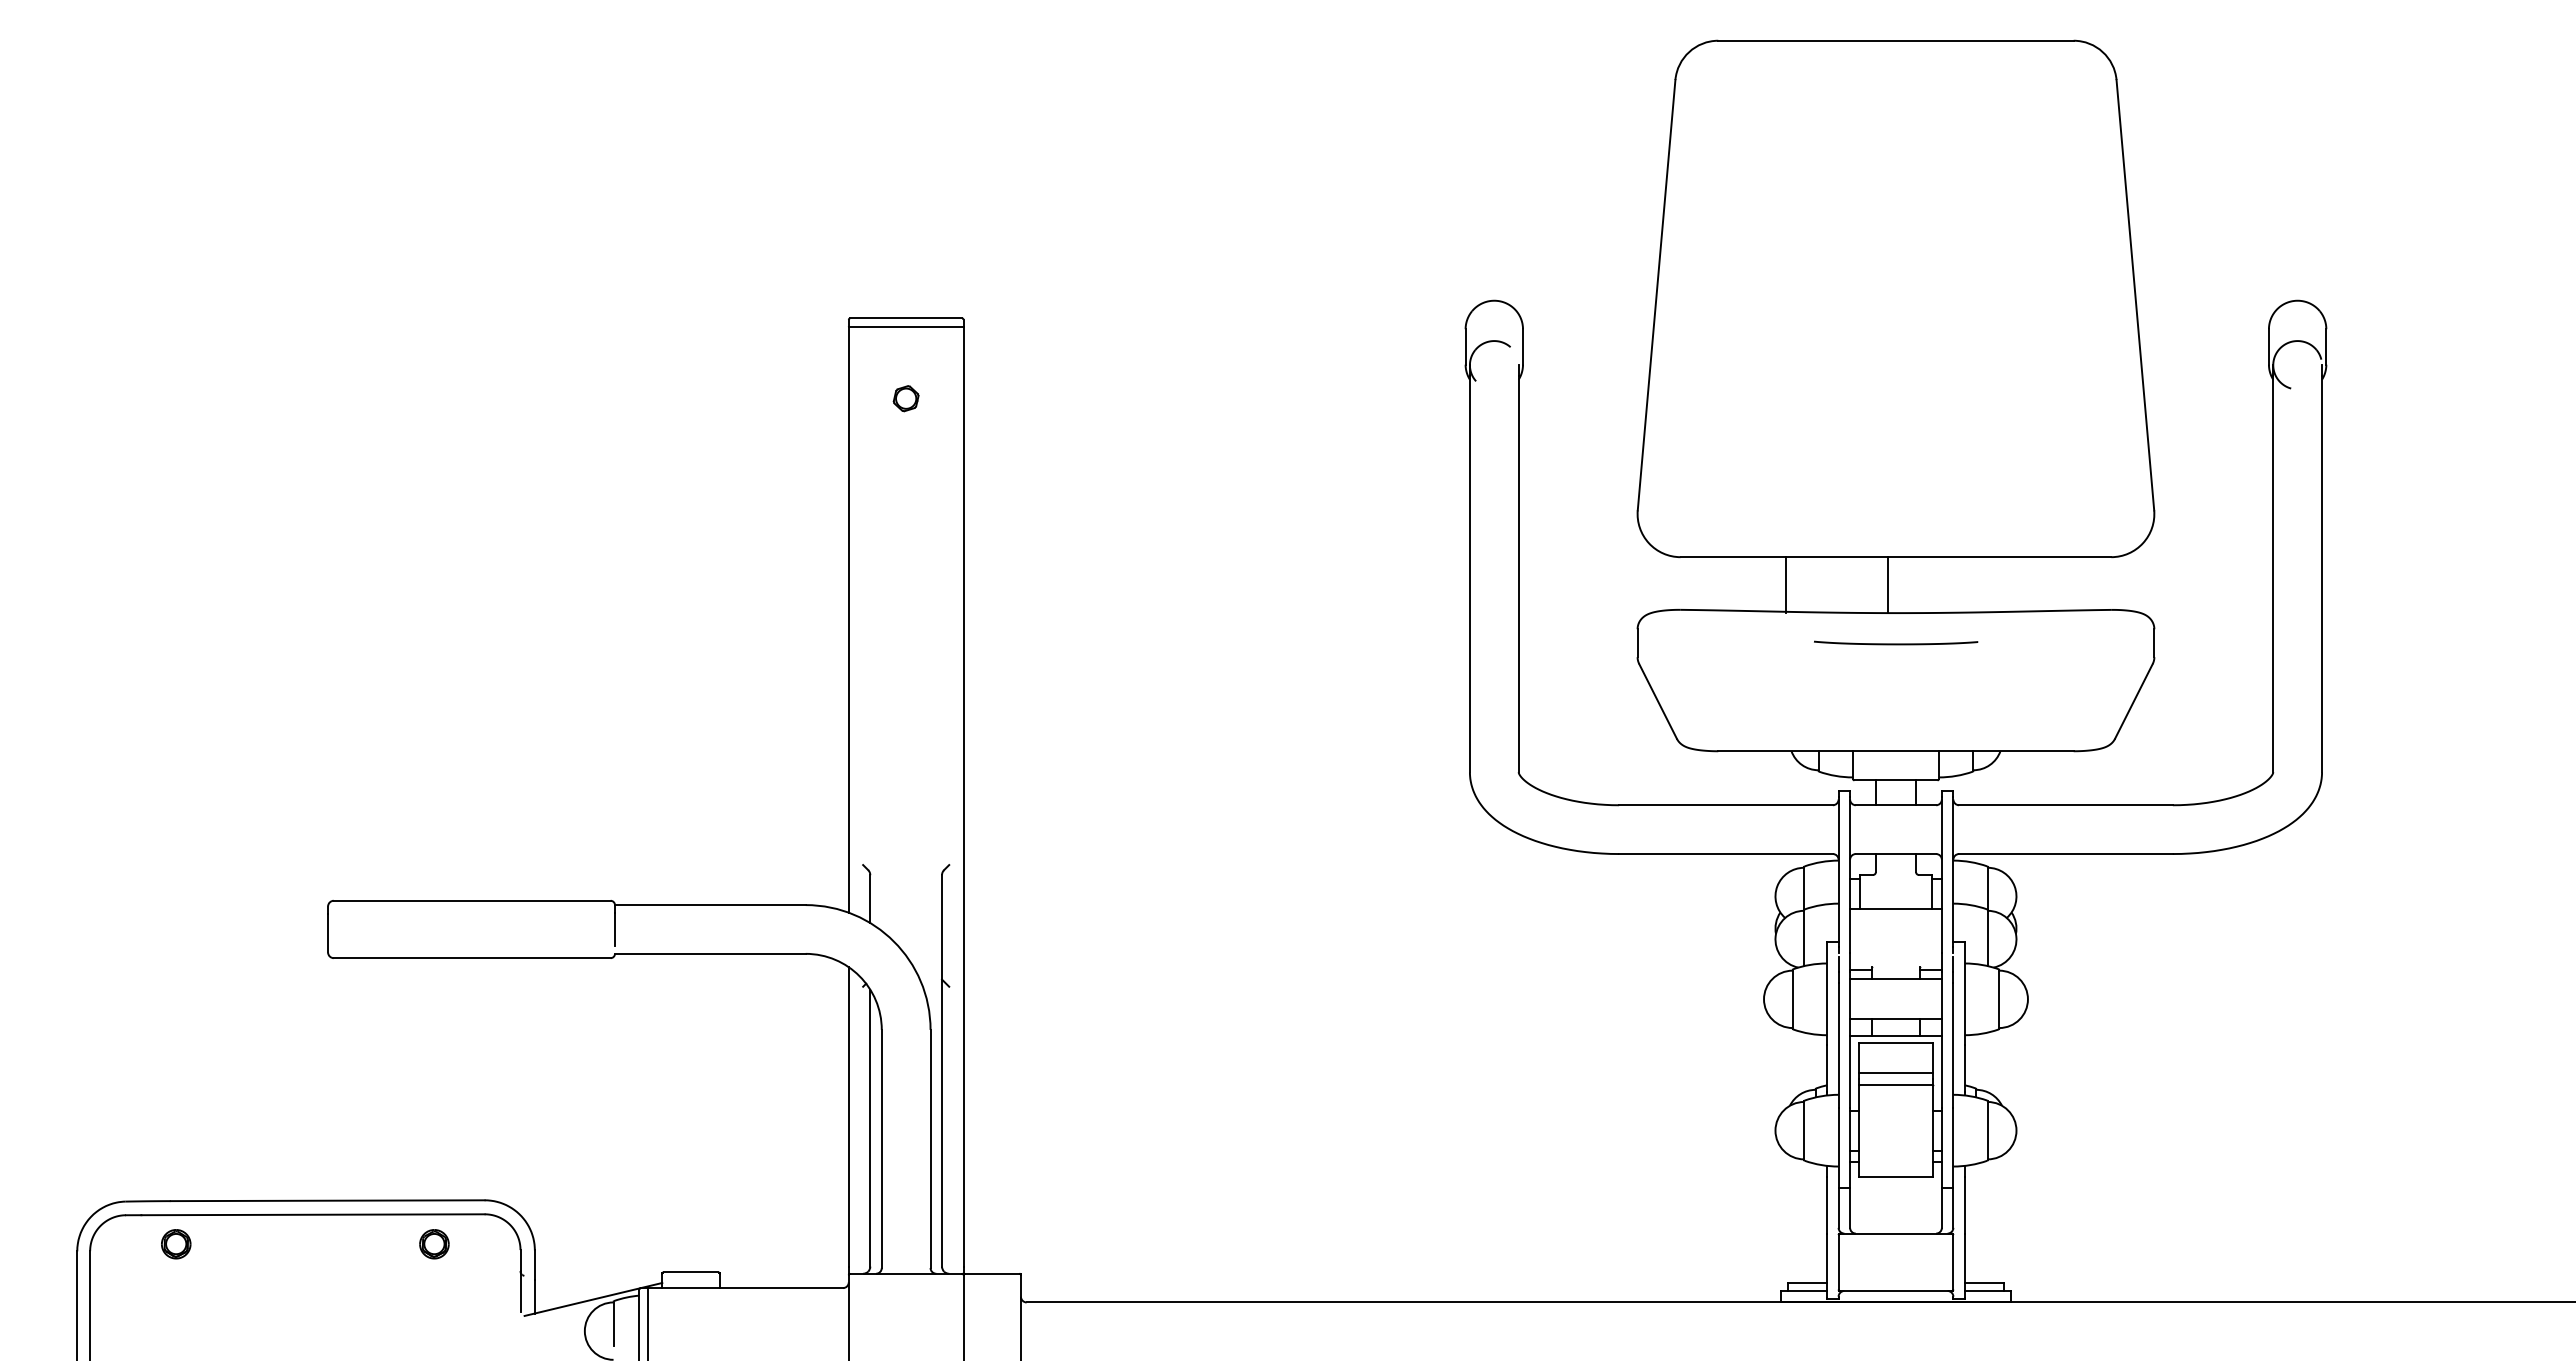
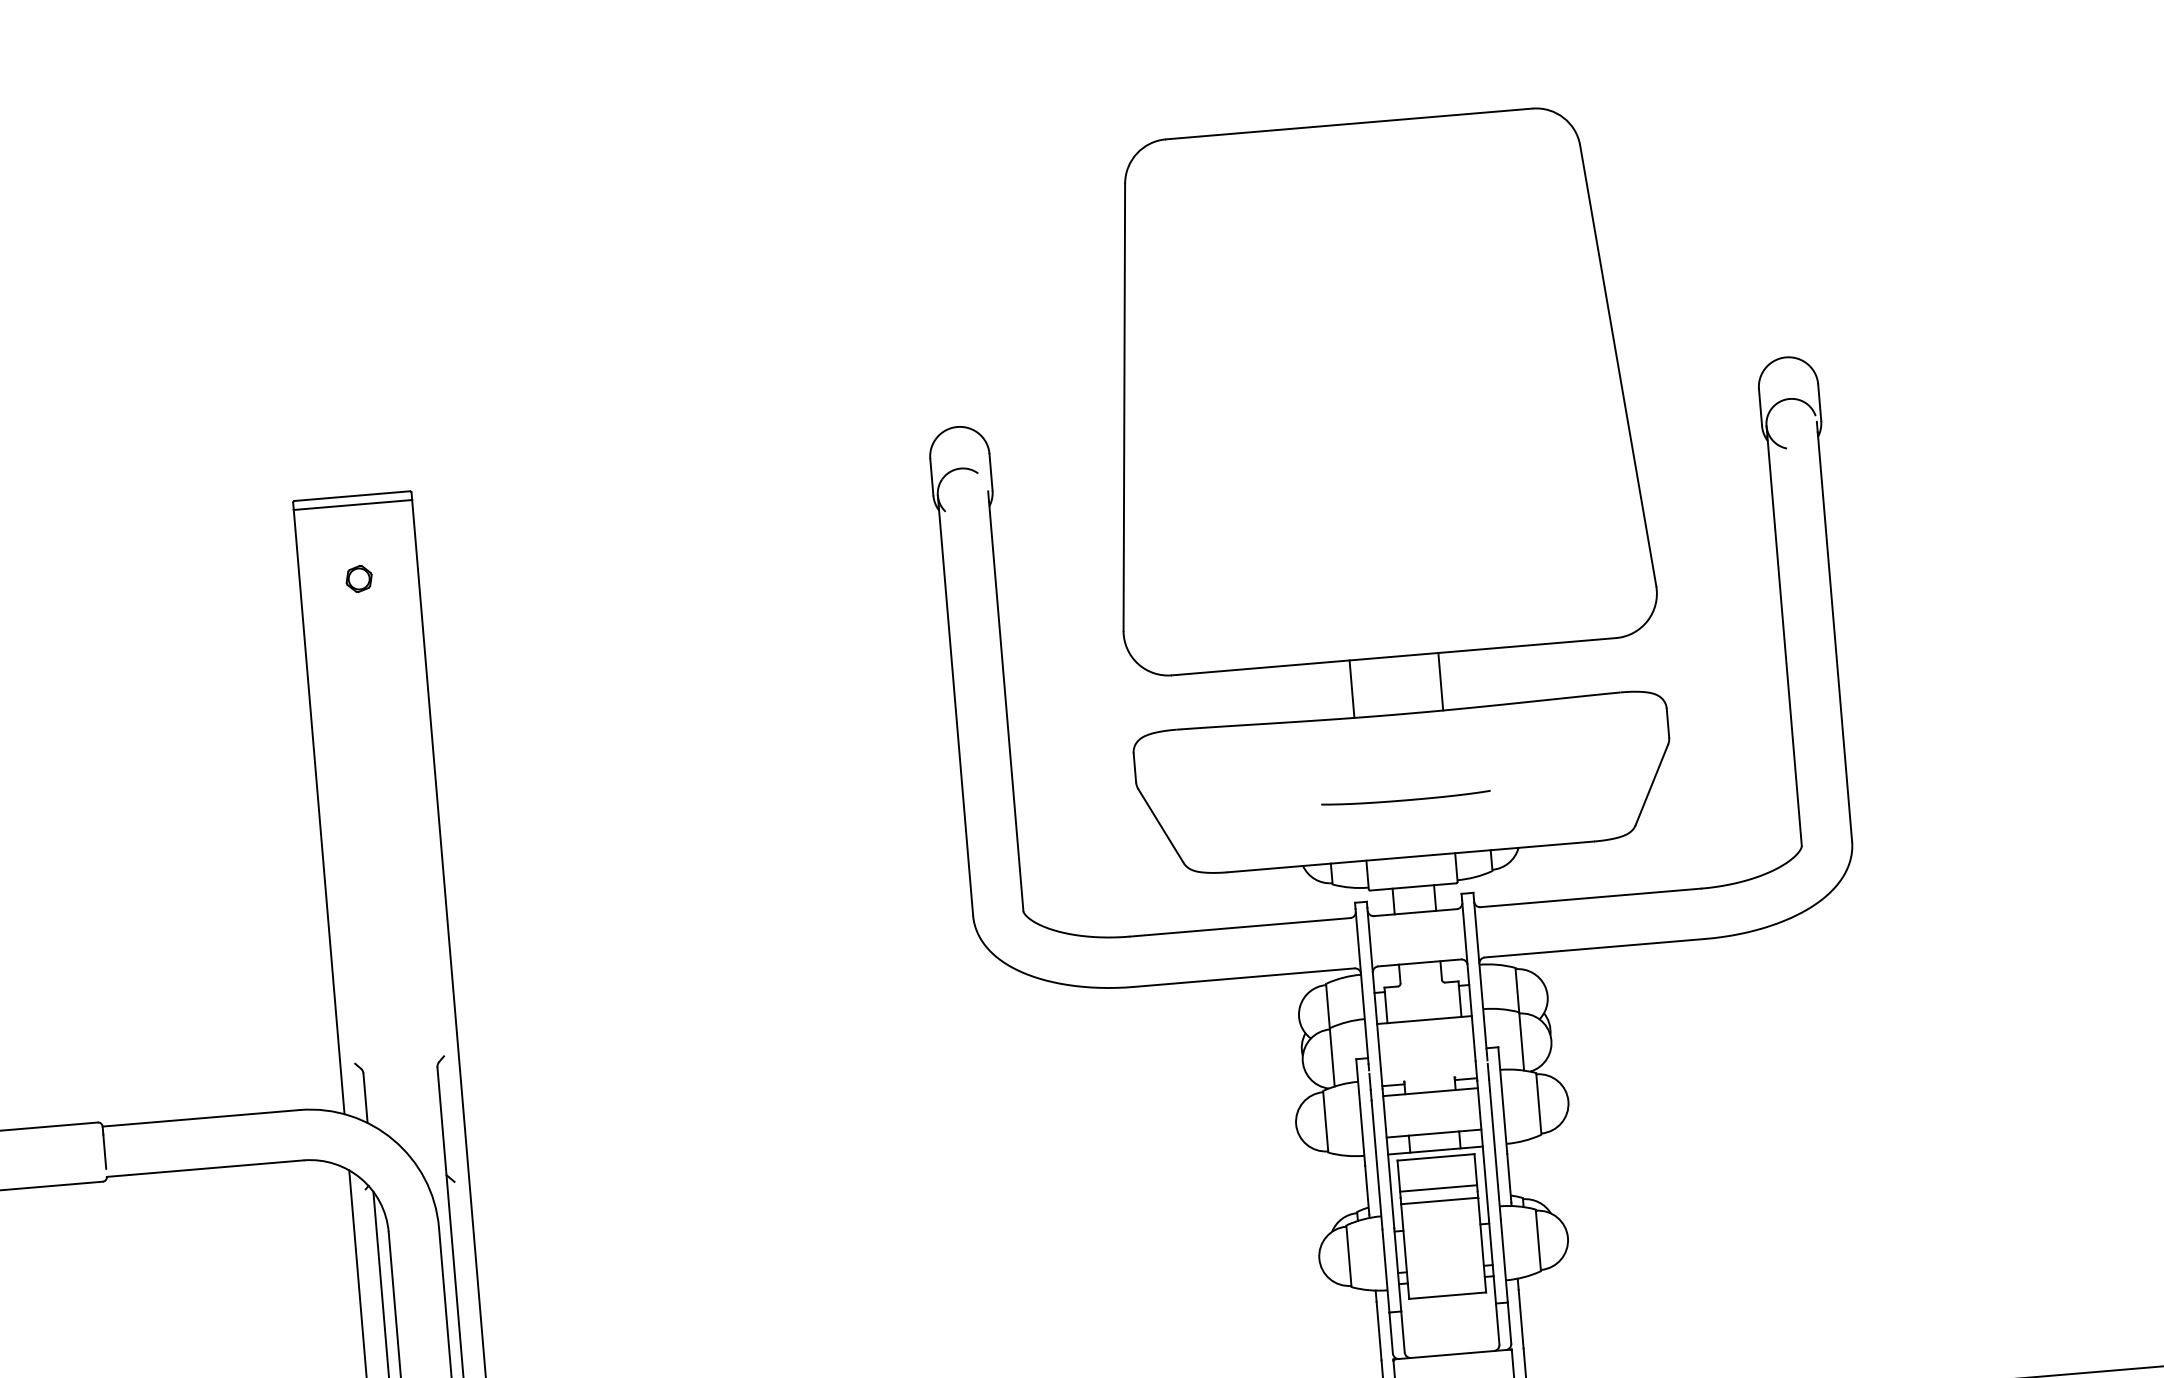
line: (1785, 584) -> (1351, 688), moved
line: (1888, 584) -> (1441, 681), moved
curve: (1896, 643) -> (1406, 799), moved

